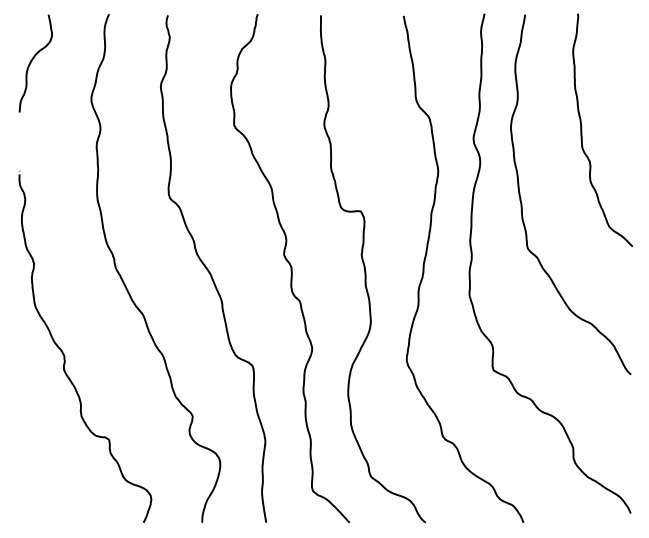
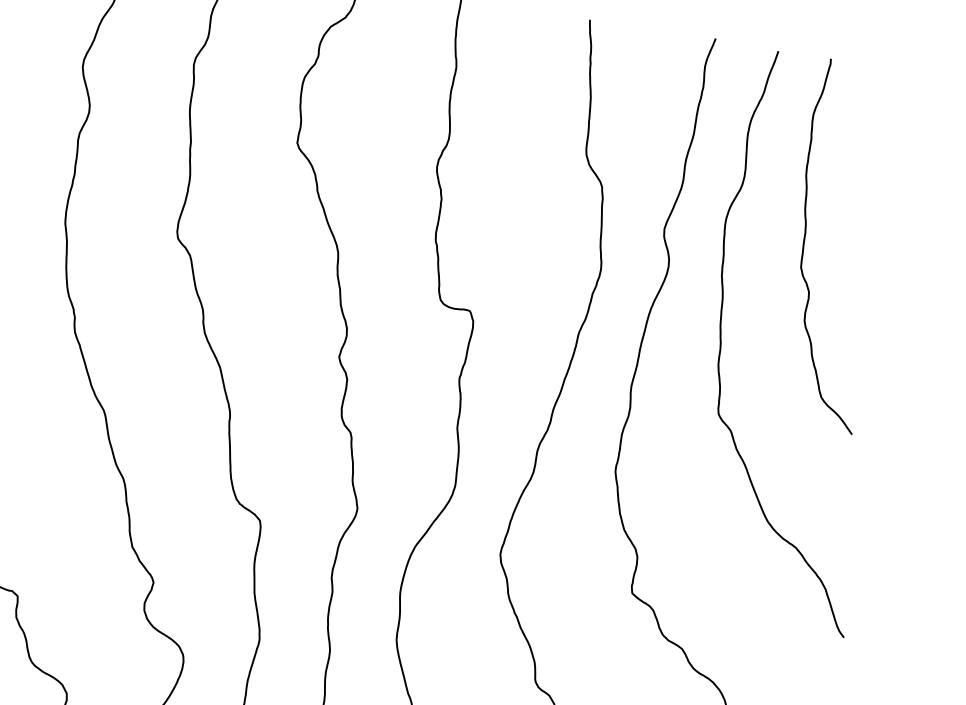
curve: (582, 129) -> (806, 239), moved

